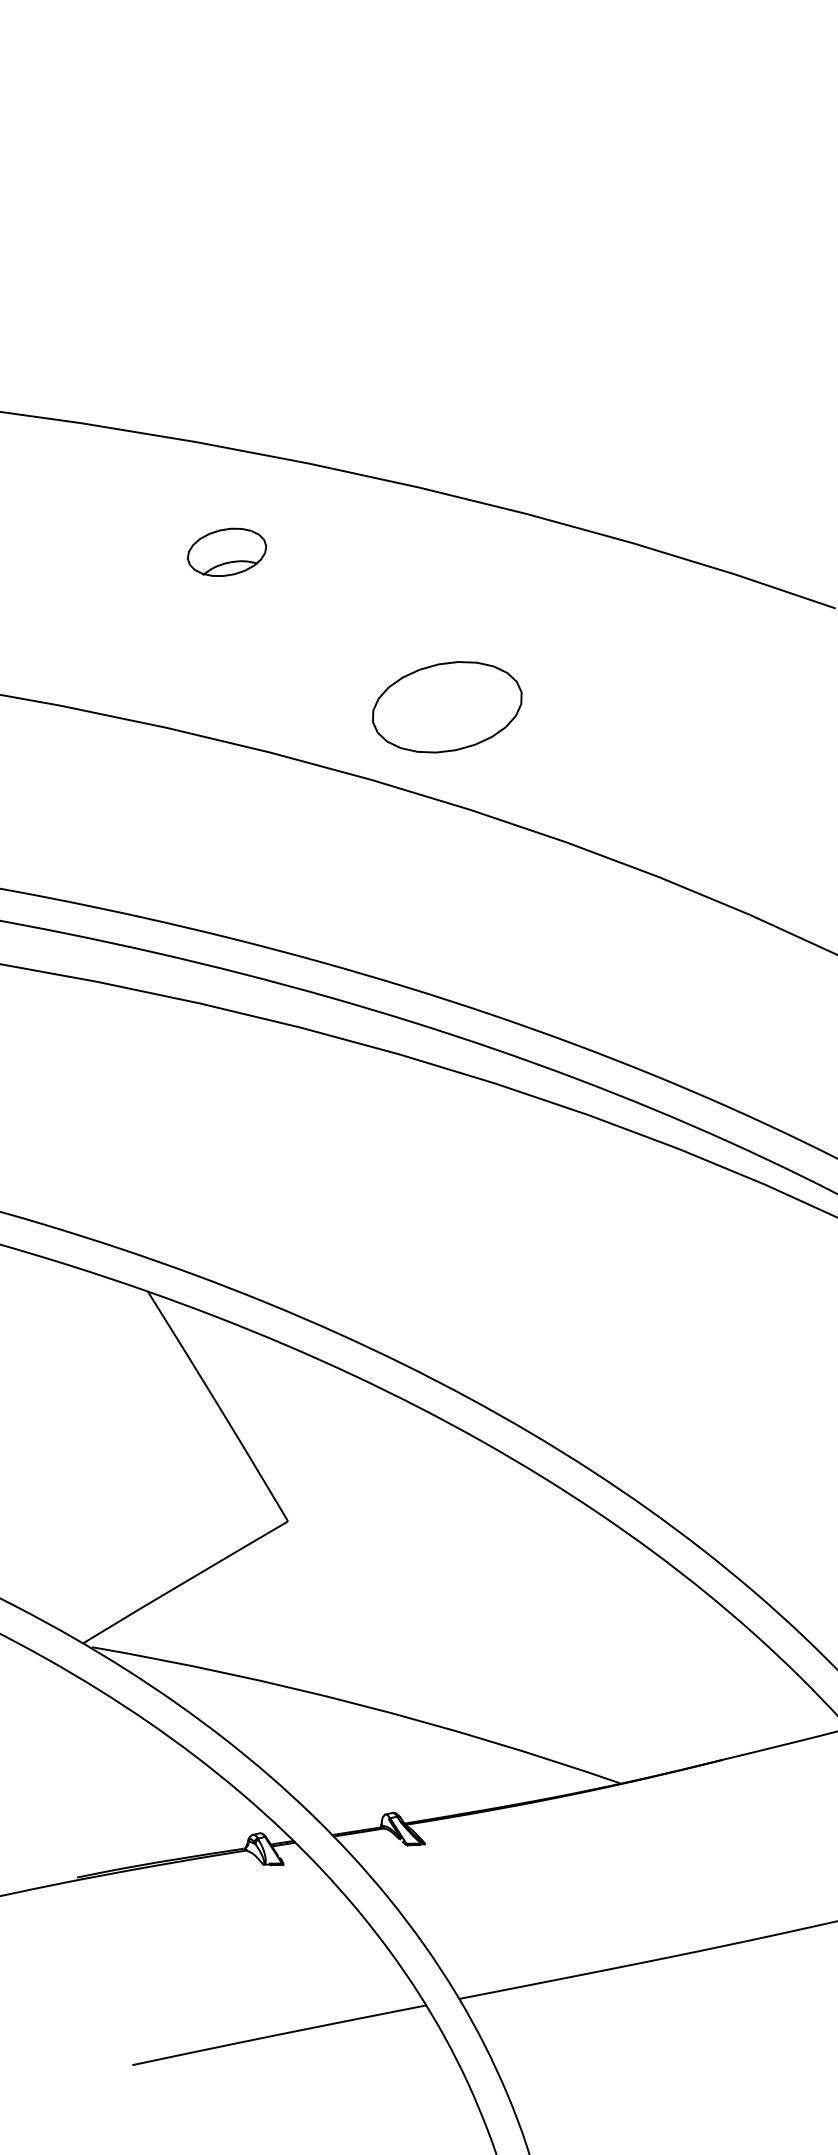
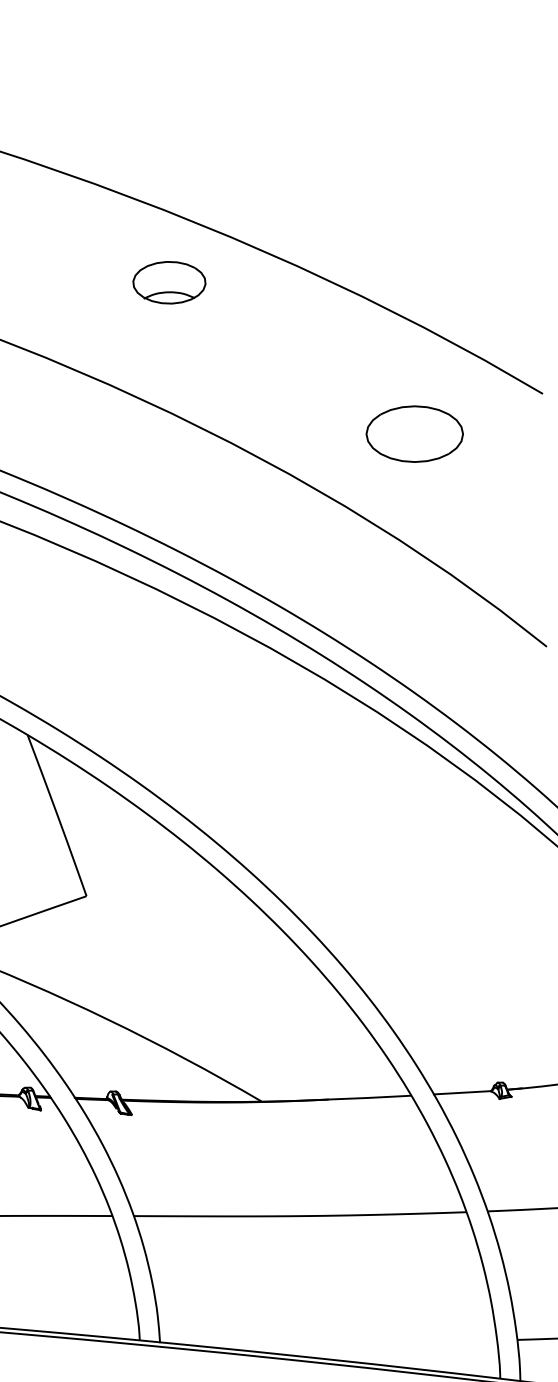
part: (226, 551) -> (169, 282), size x1.43
part: (446, 706) -> (414, 433), moved

